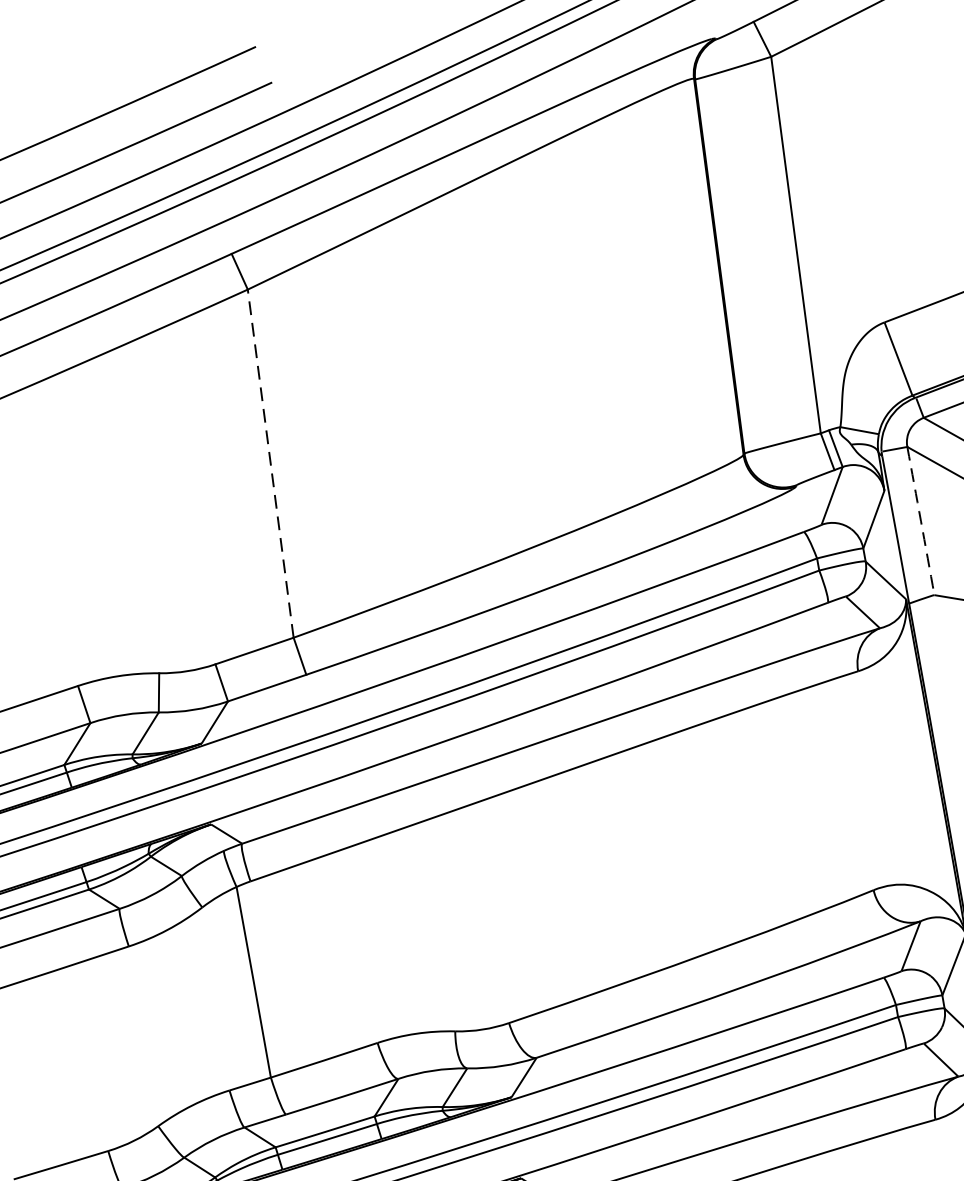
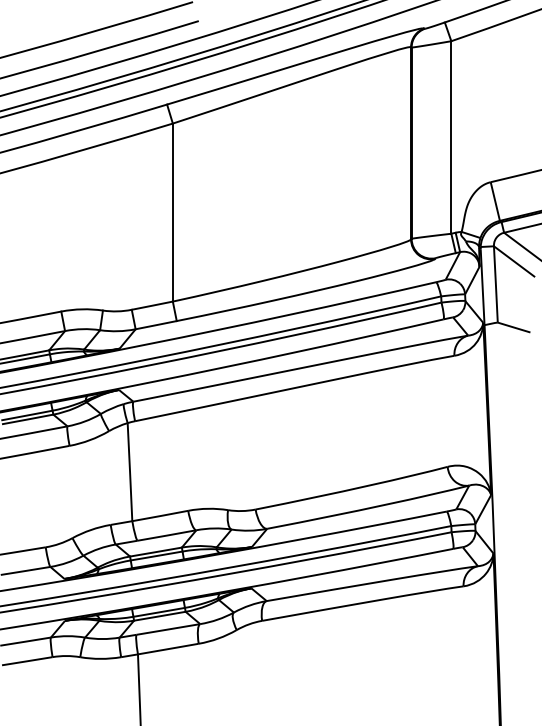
line: (270, 463) -> (172, 212), dashed -> solid
arc: (920, 521) -> (495, 284), dashed -> solid

